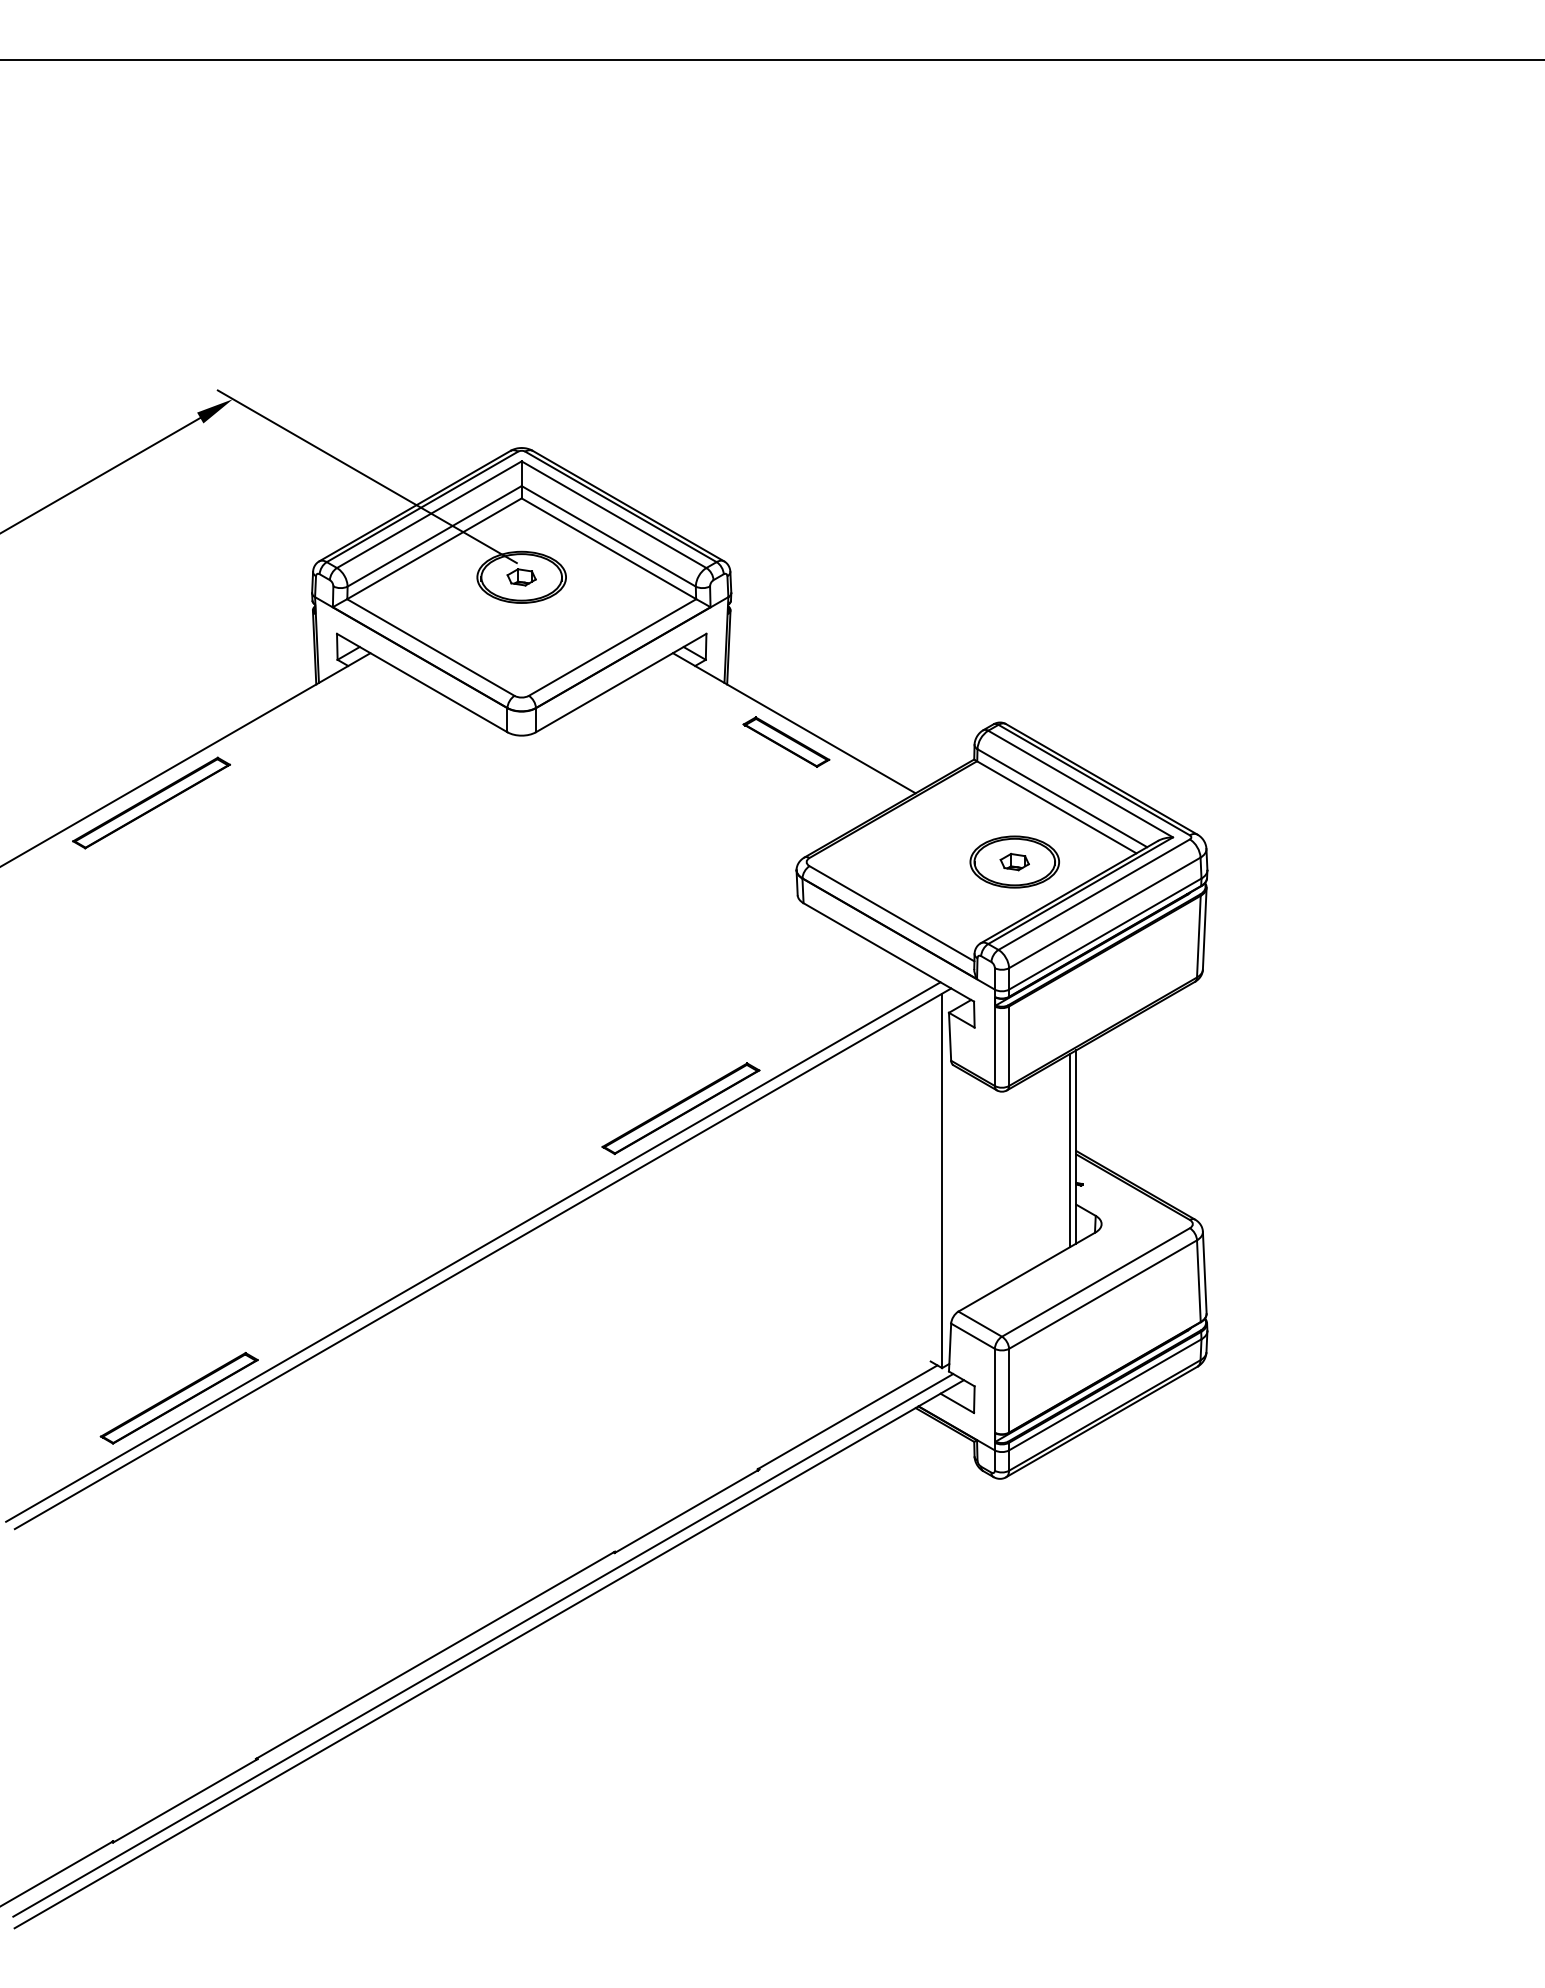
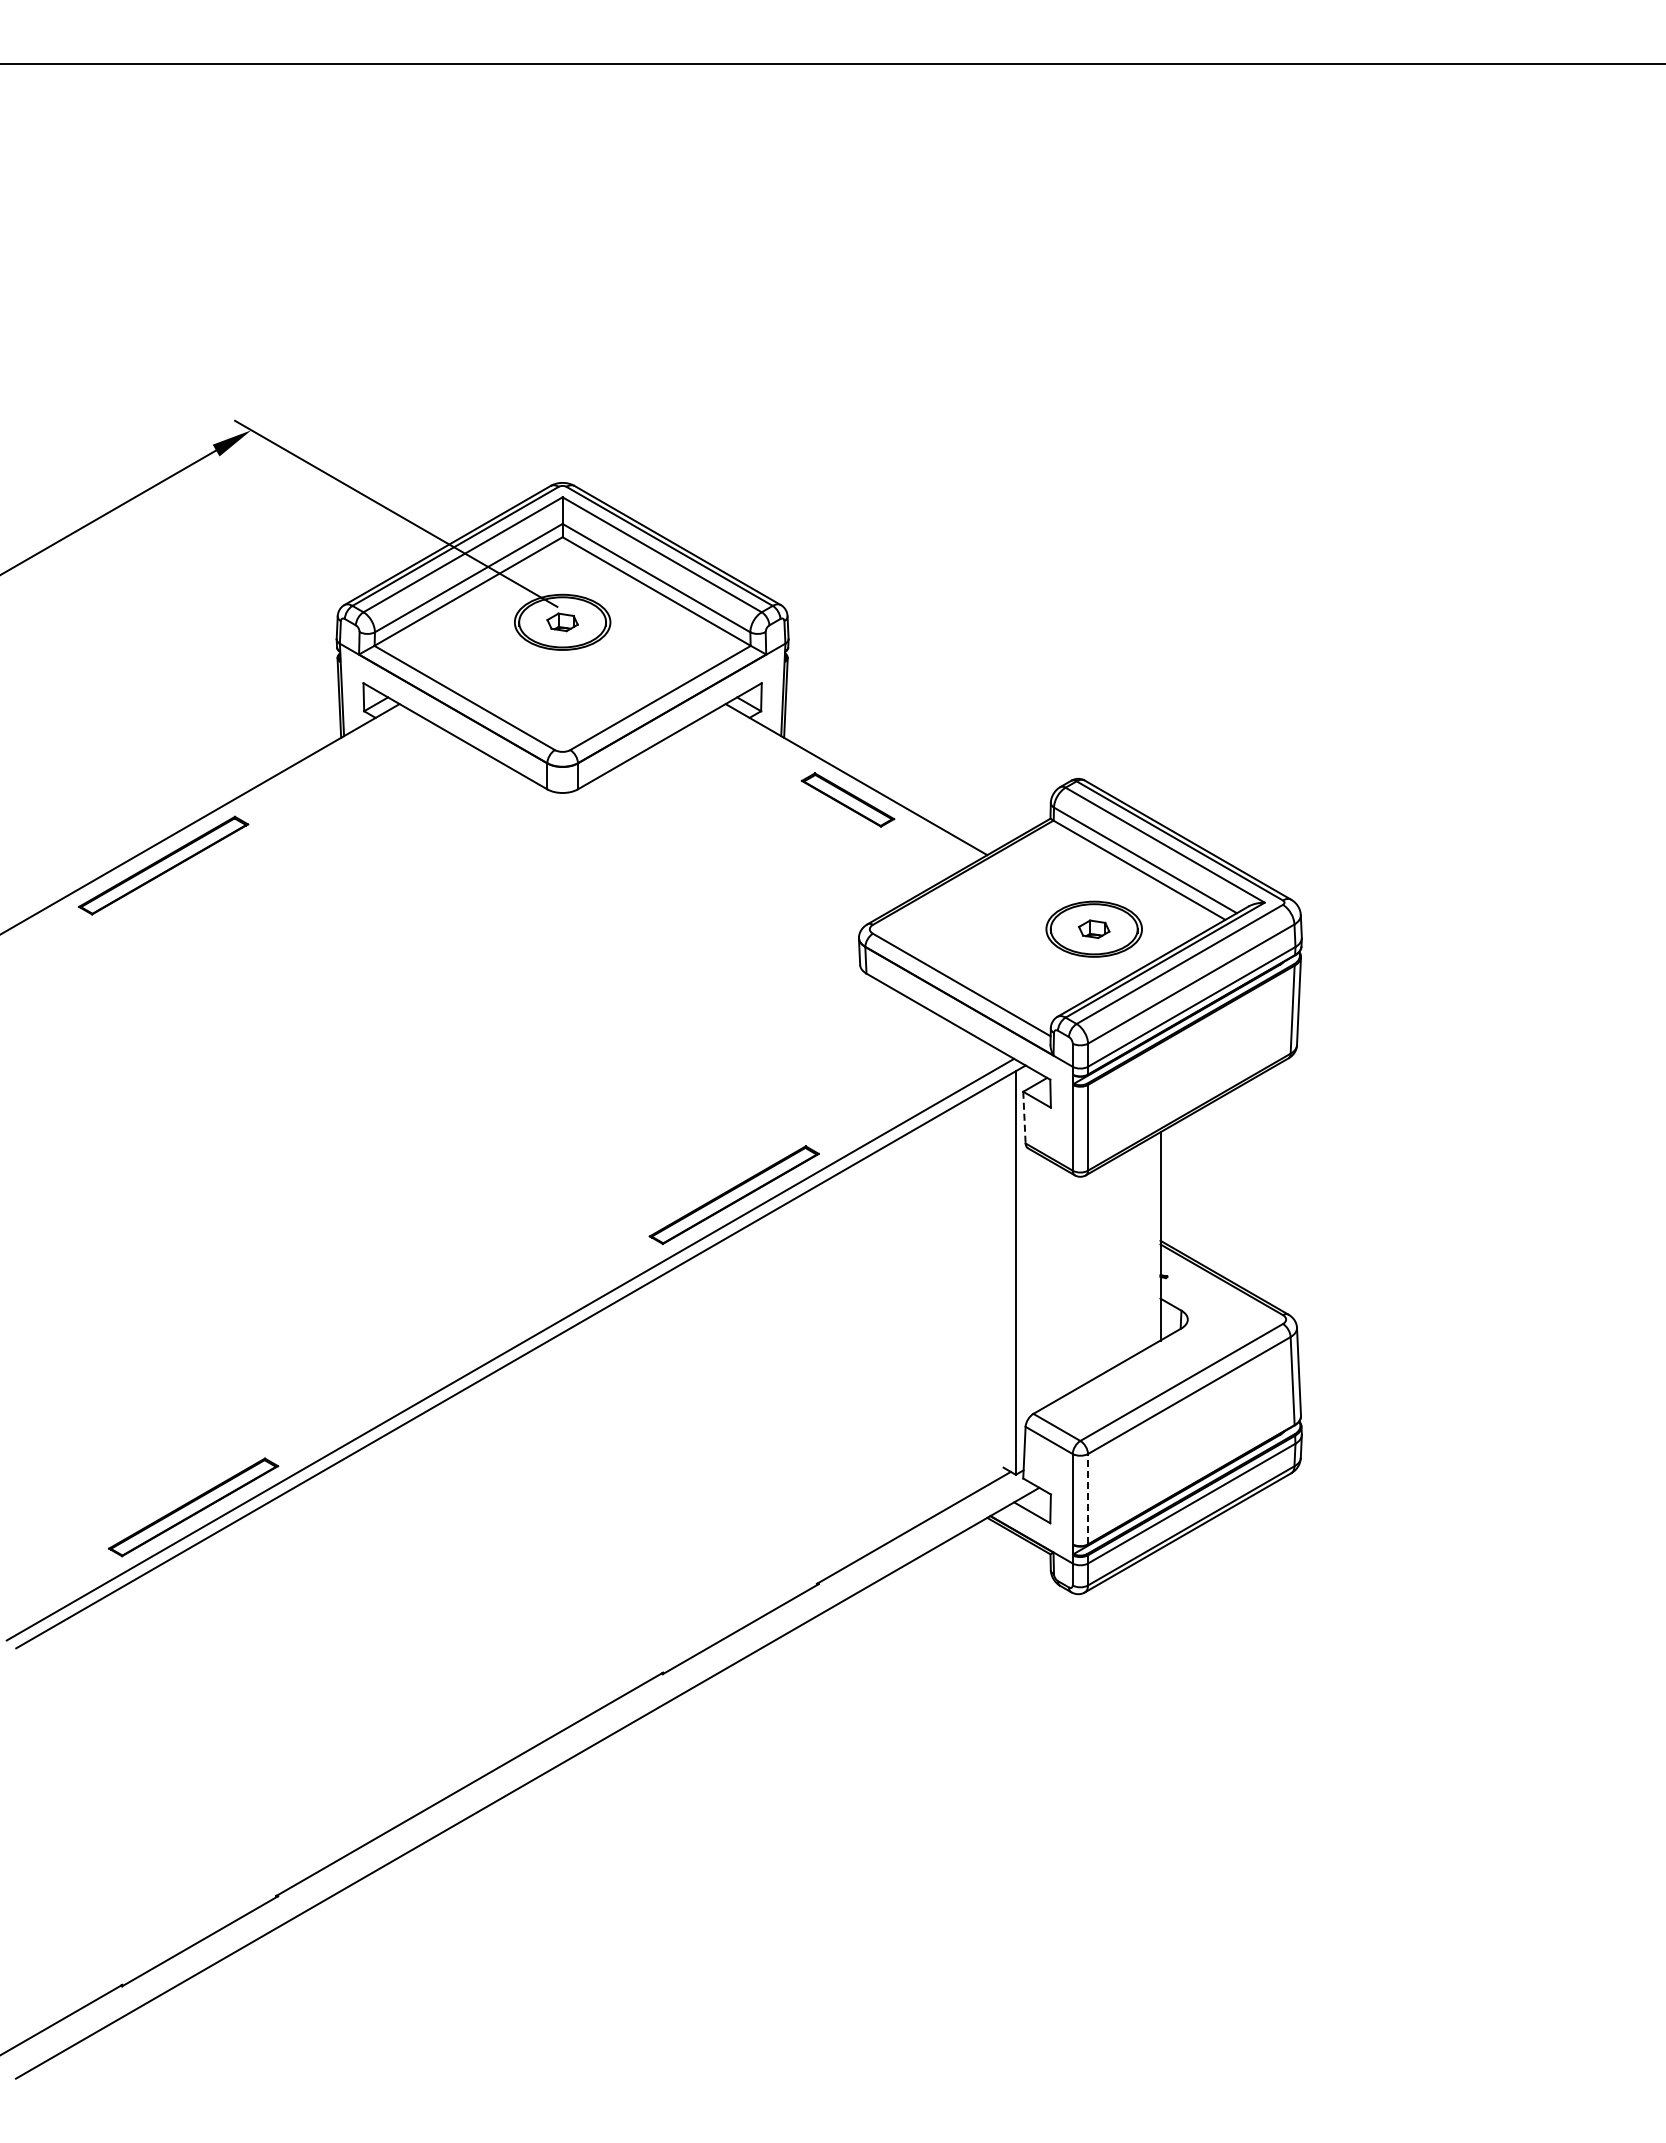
line: (950, 1036) -> (1024, 1117), solid -> dashed
line: (1070, 1149) -> (1154, 1239), removed
line: (1009, 1390) -> (1088, 1498), solid -> dashed
line: (482, 1645) -> (520, 1773), removed

